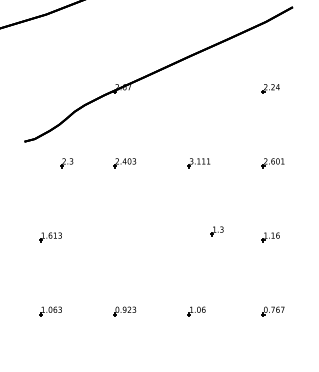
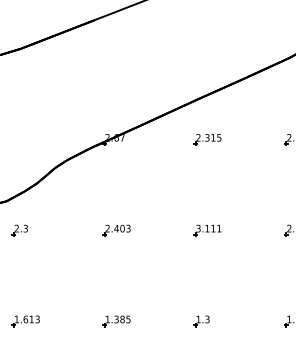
part: (198, 88) -> (206, 139), added
part: (66, 163) -> (19, 231), moved
part: (216, 231) -> (200, 321), moved
part: (124, 237) -> (116, 321), added

